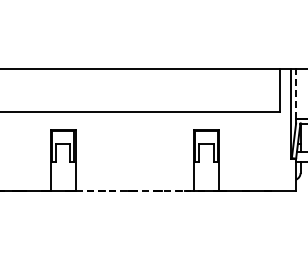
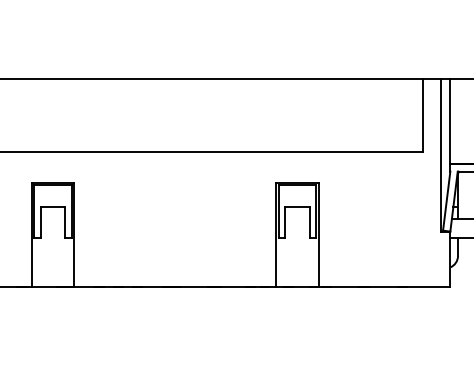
line: (296, 93) -> (450, 120), dashed -> solid
line: (135, 190) -> (176, 285), dashed -> solid

